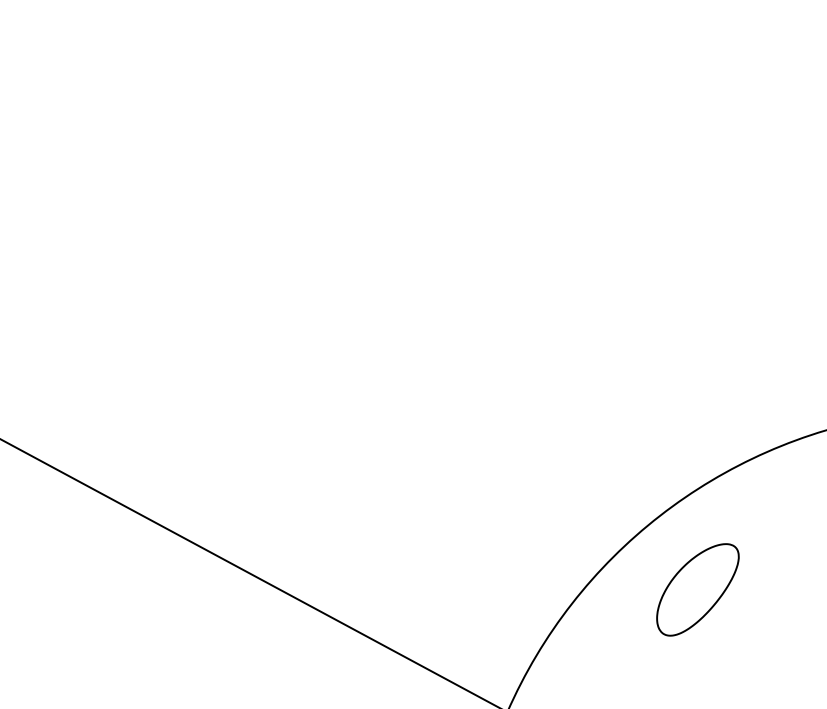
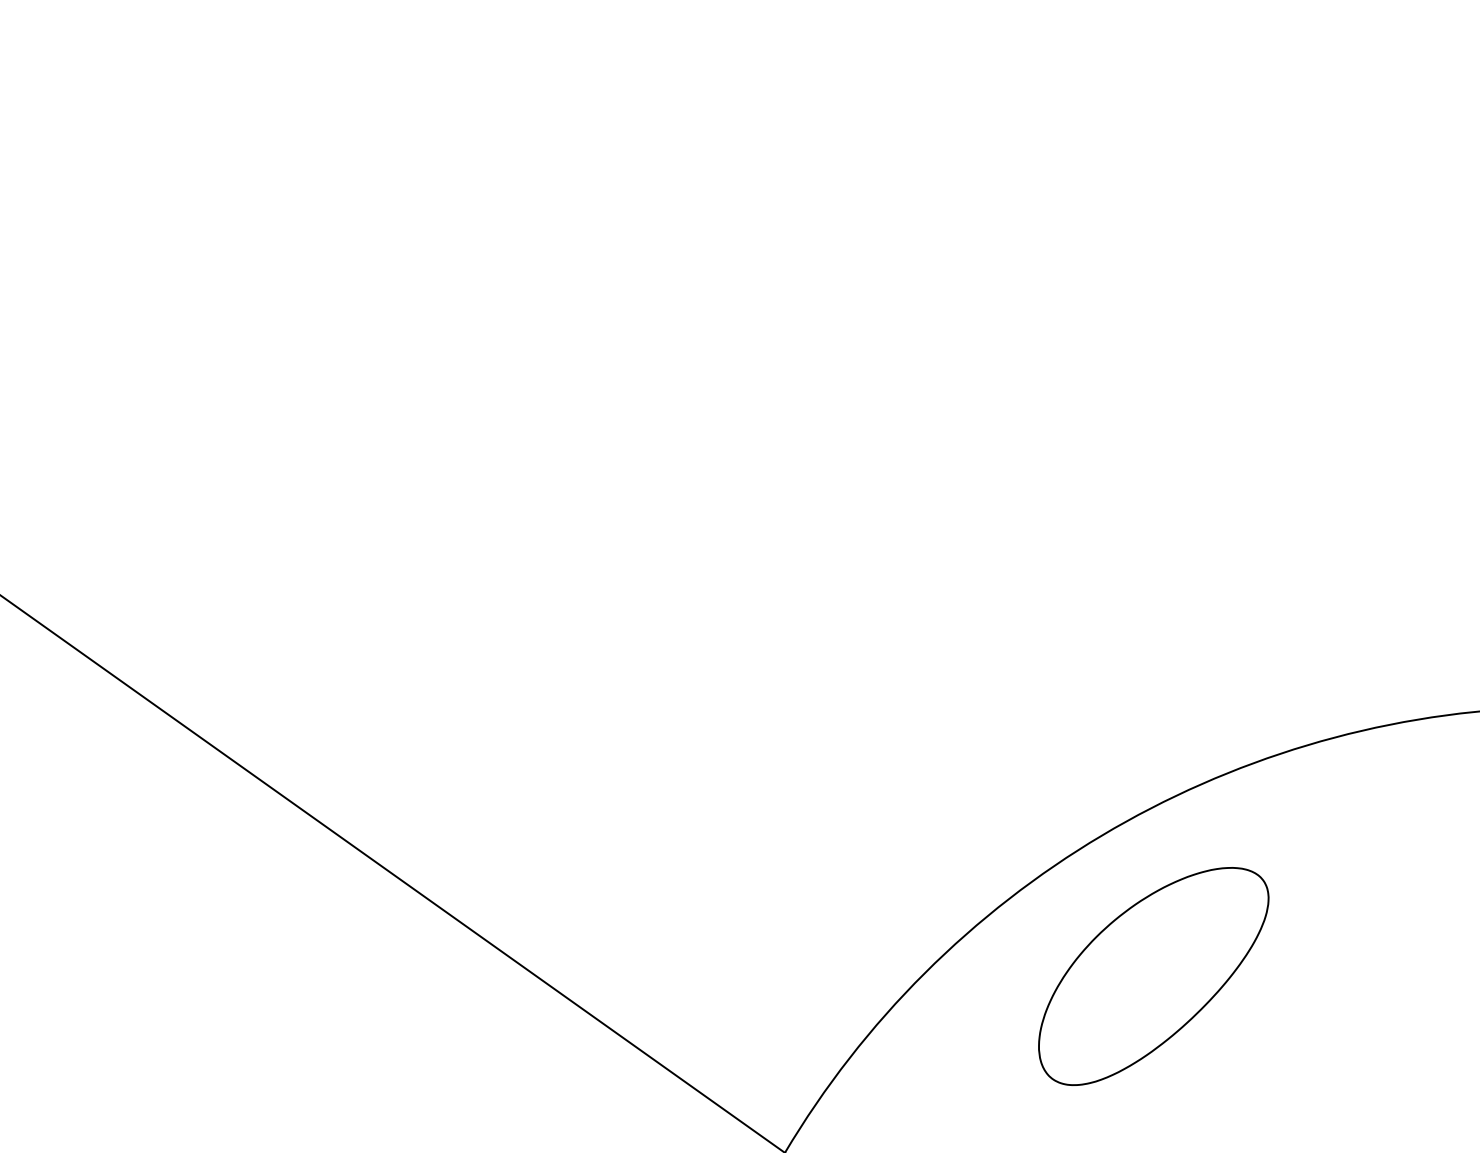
part: (697, 589) -> (1152, 975), size x1.43

